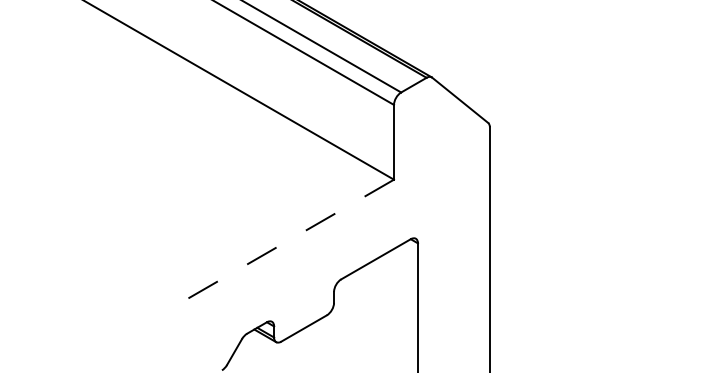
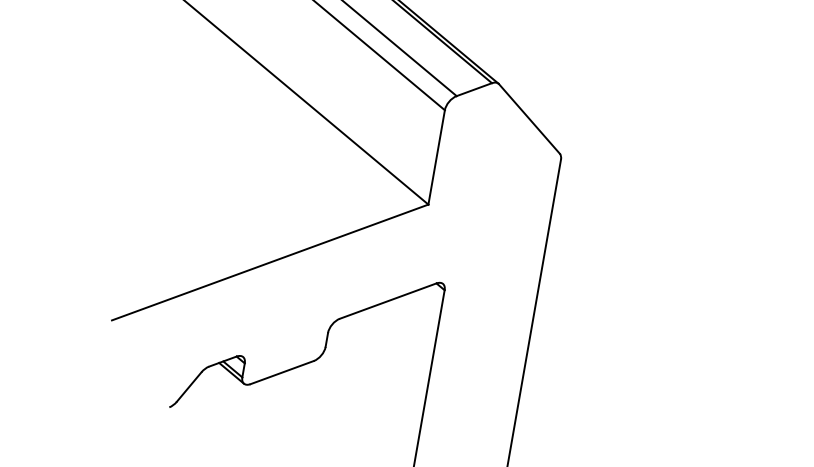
line: (280, 245) -> (270, 262), dashed -> solid

